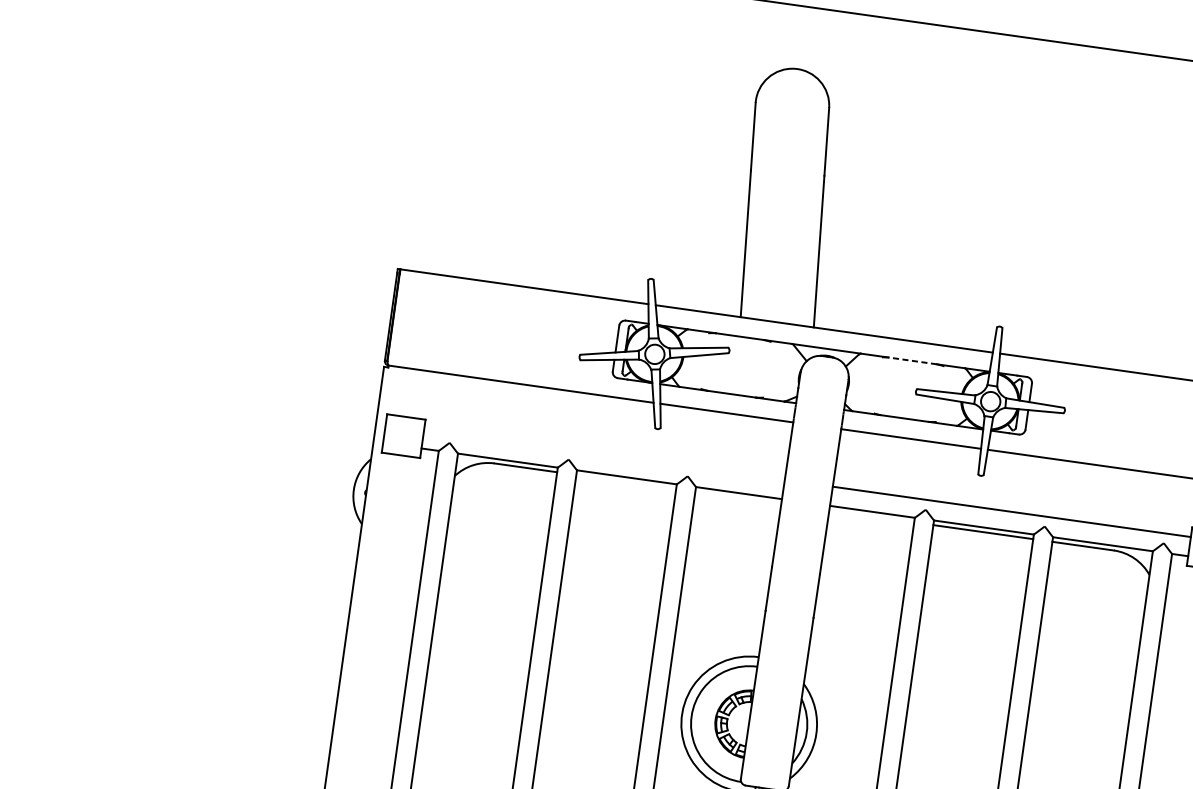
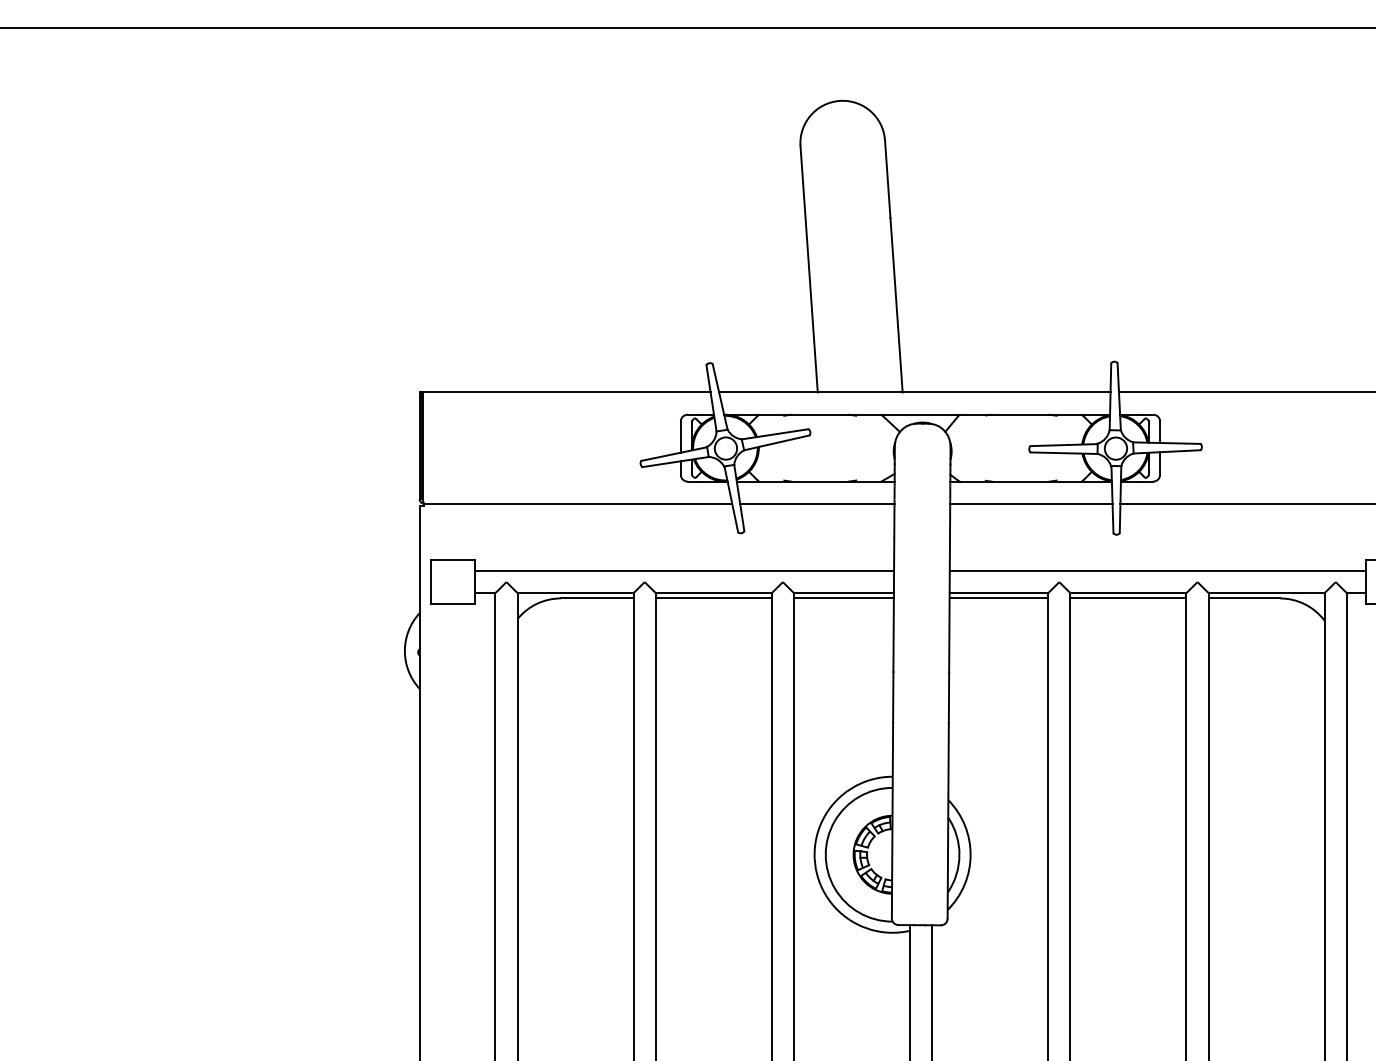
line: (912, 360) -> (1020, 414), dashed -> solid
line: (604, 454) -> (684, 570), added
line: (625, 481) -> (713, 598), added
line: (737, 497) -> (843, 598), added
line: (871, 516) -> (998, 598), added

